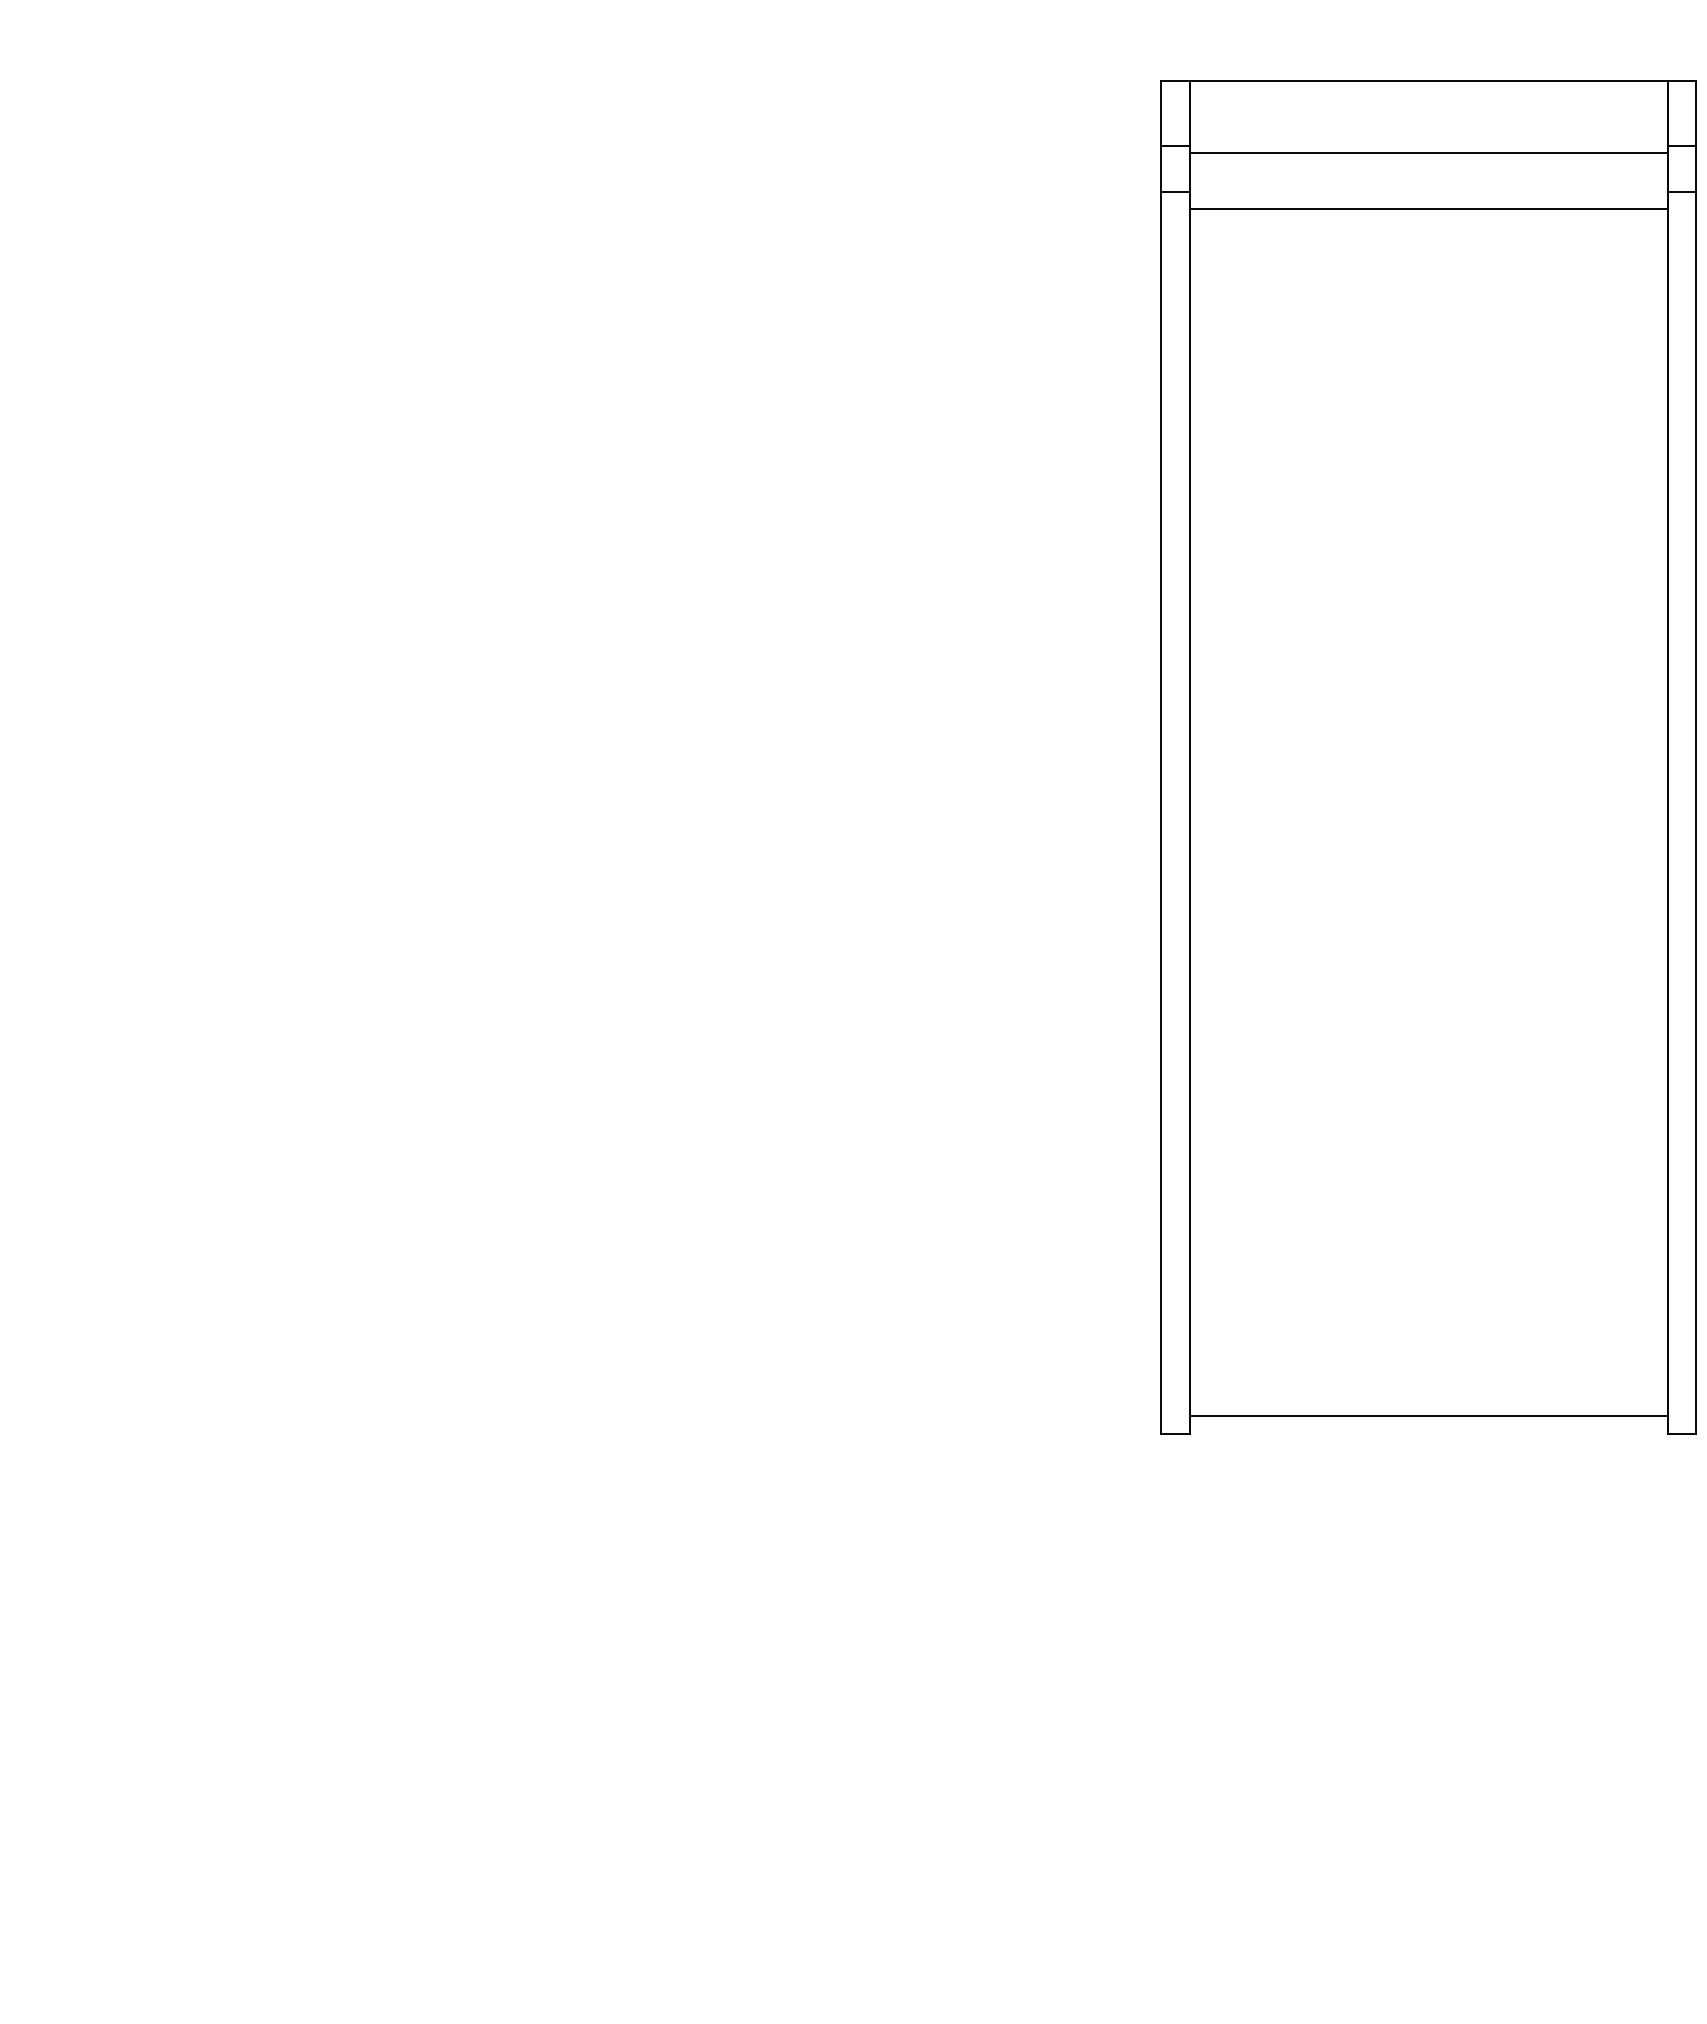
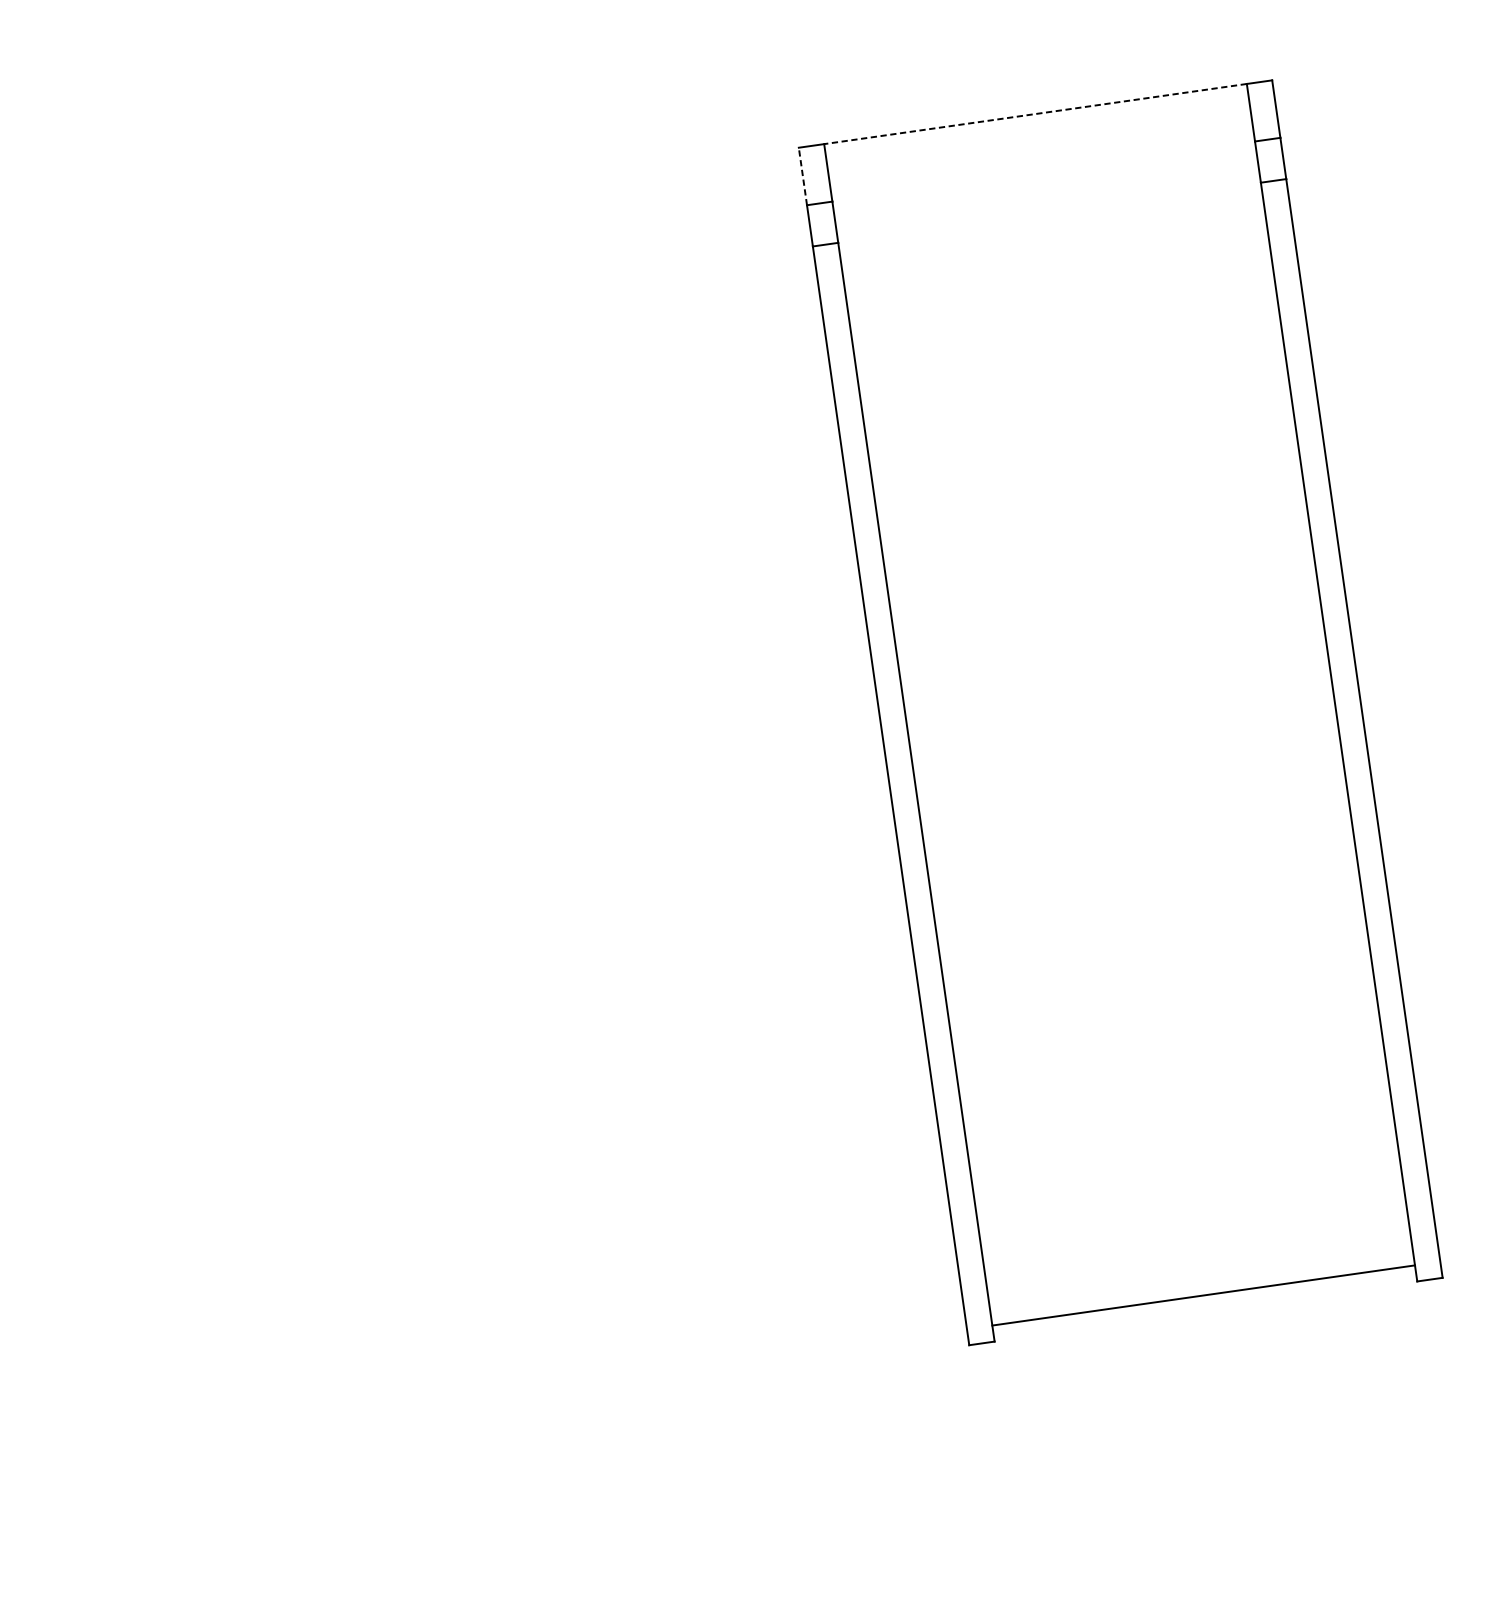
line: (1428, 80) -> (1035, 113), solid -> dashed
line: (1161, 112) -> (802, 175), solid -> dashed
line: (1428, 153) -> (1044, 178), removed
line: (1428, 209) -> (1051, 227), removed

